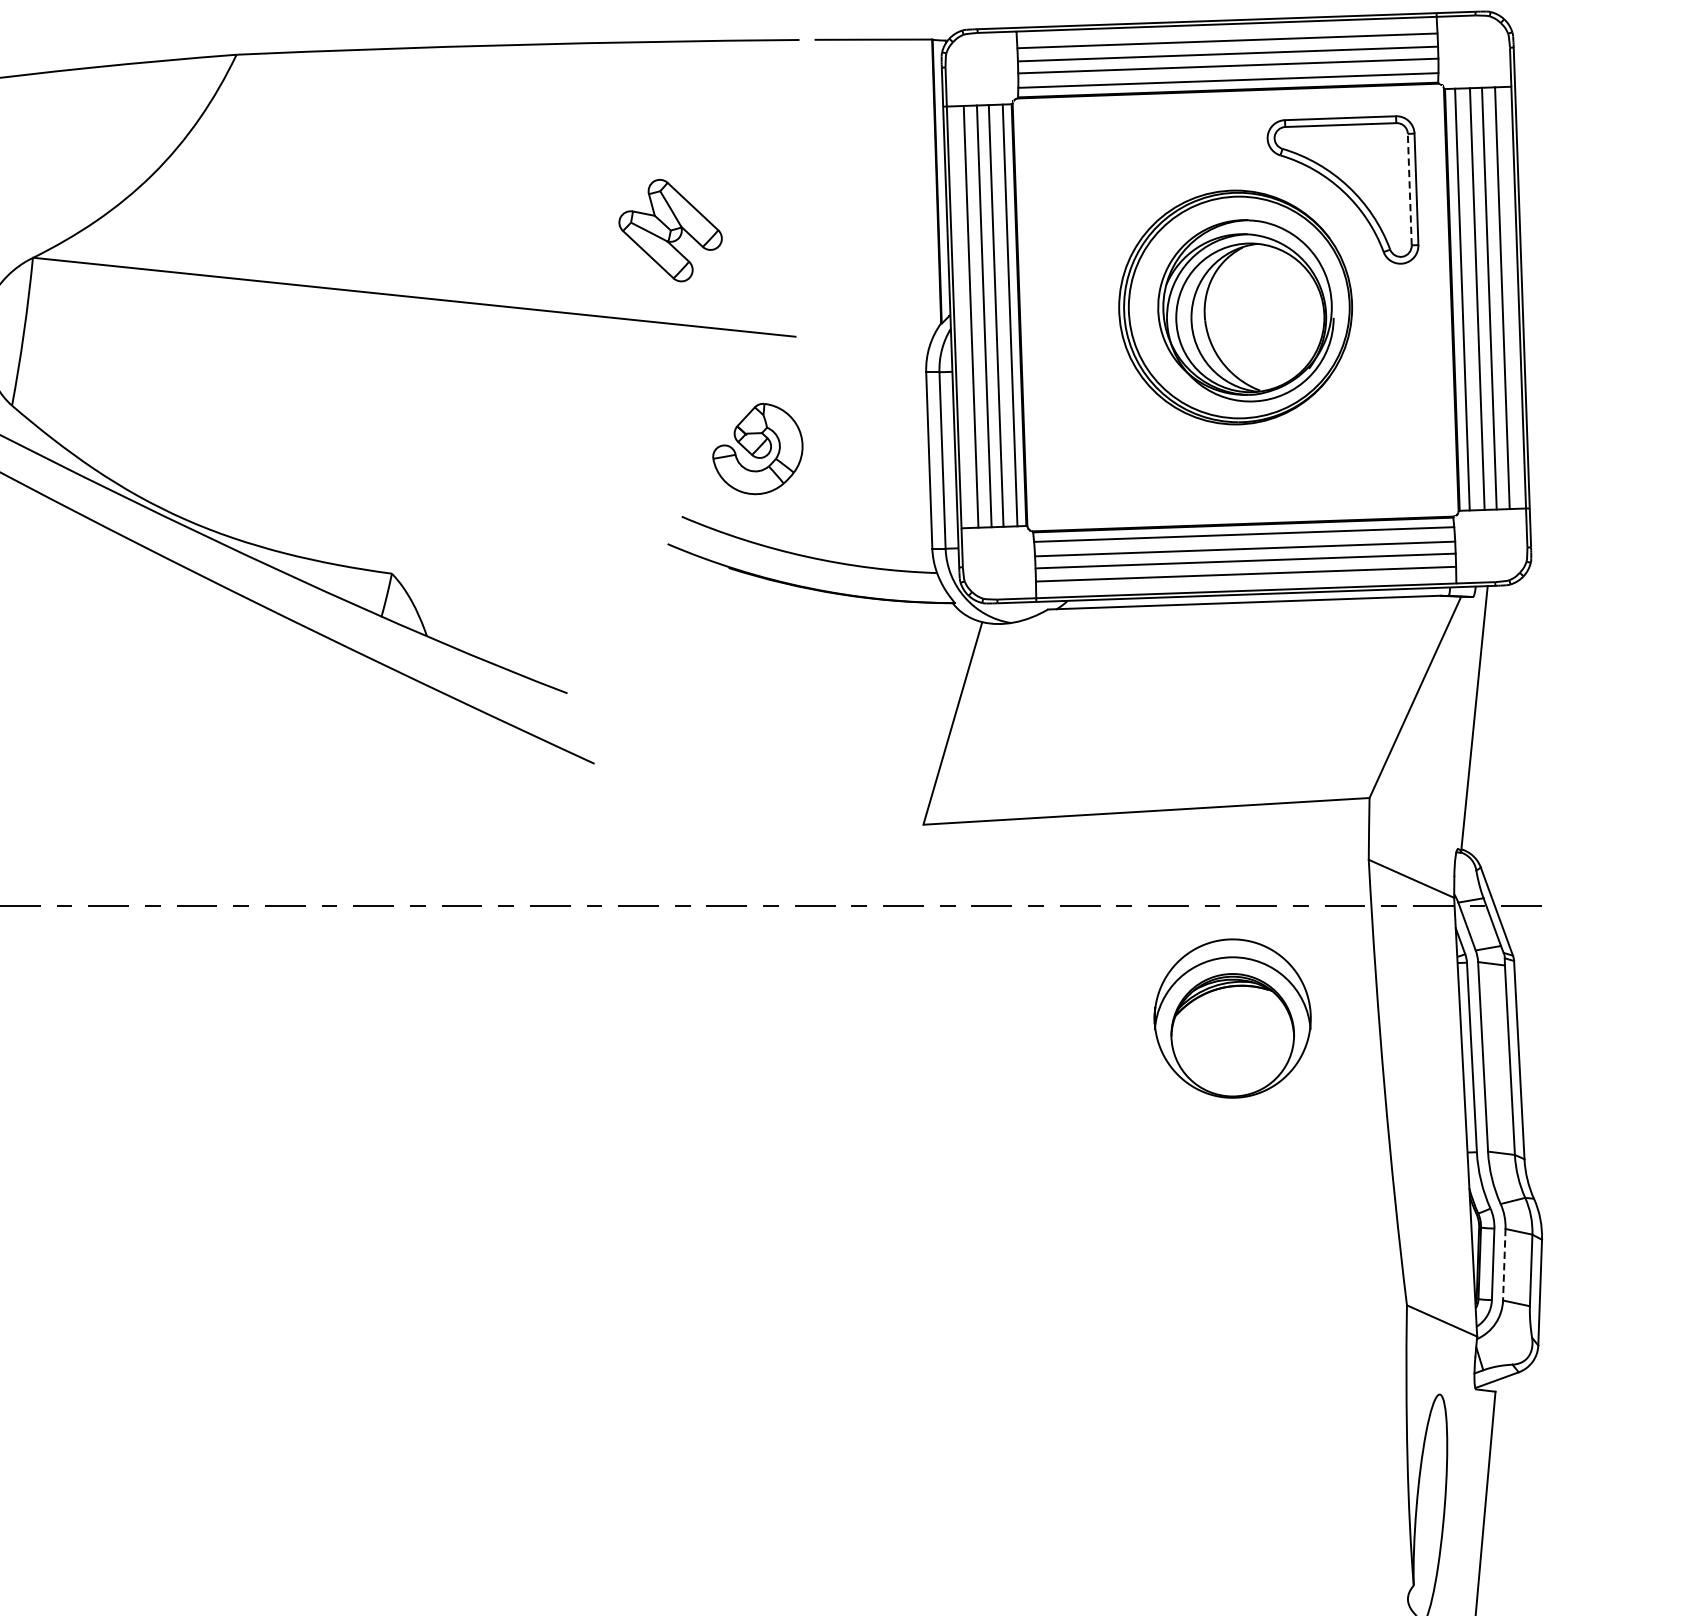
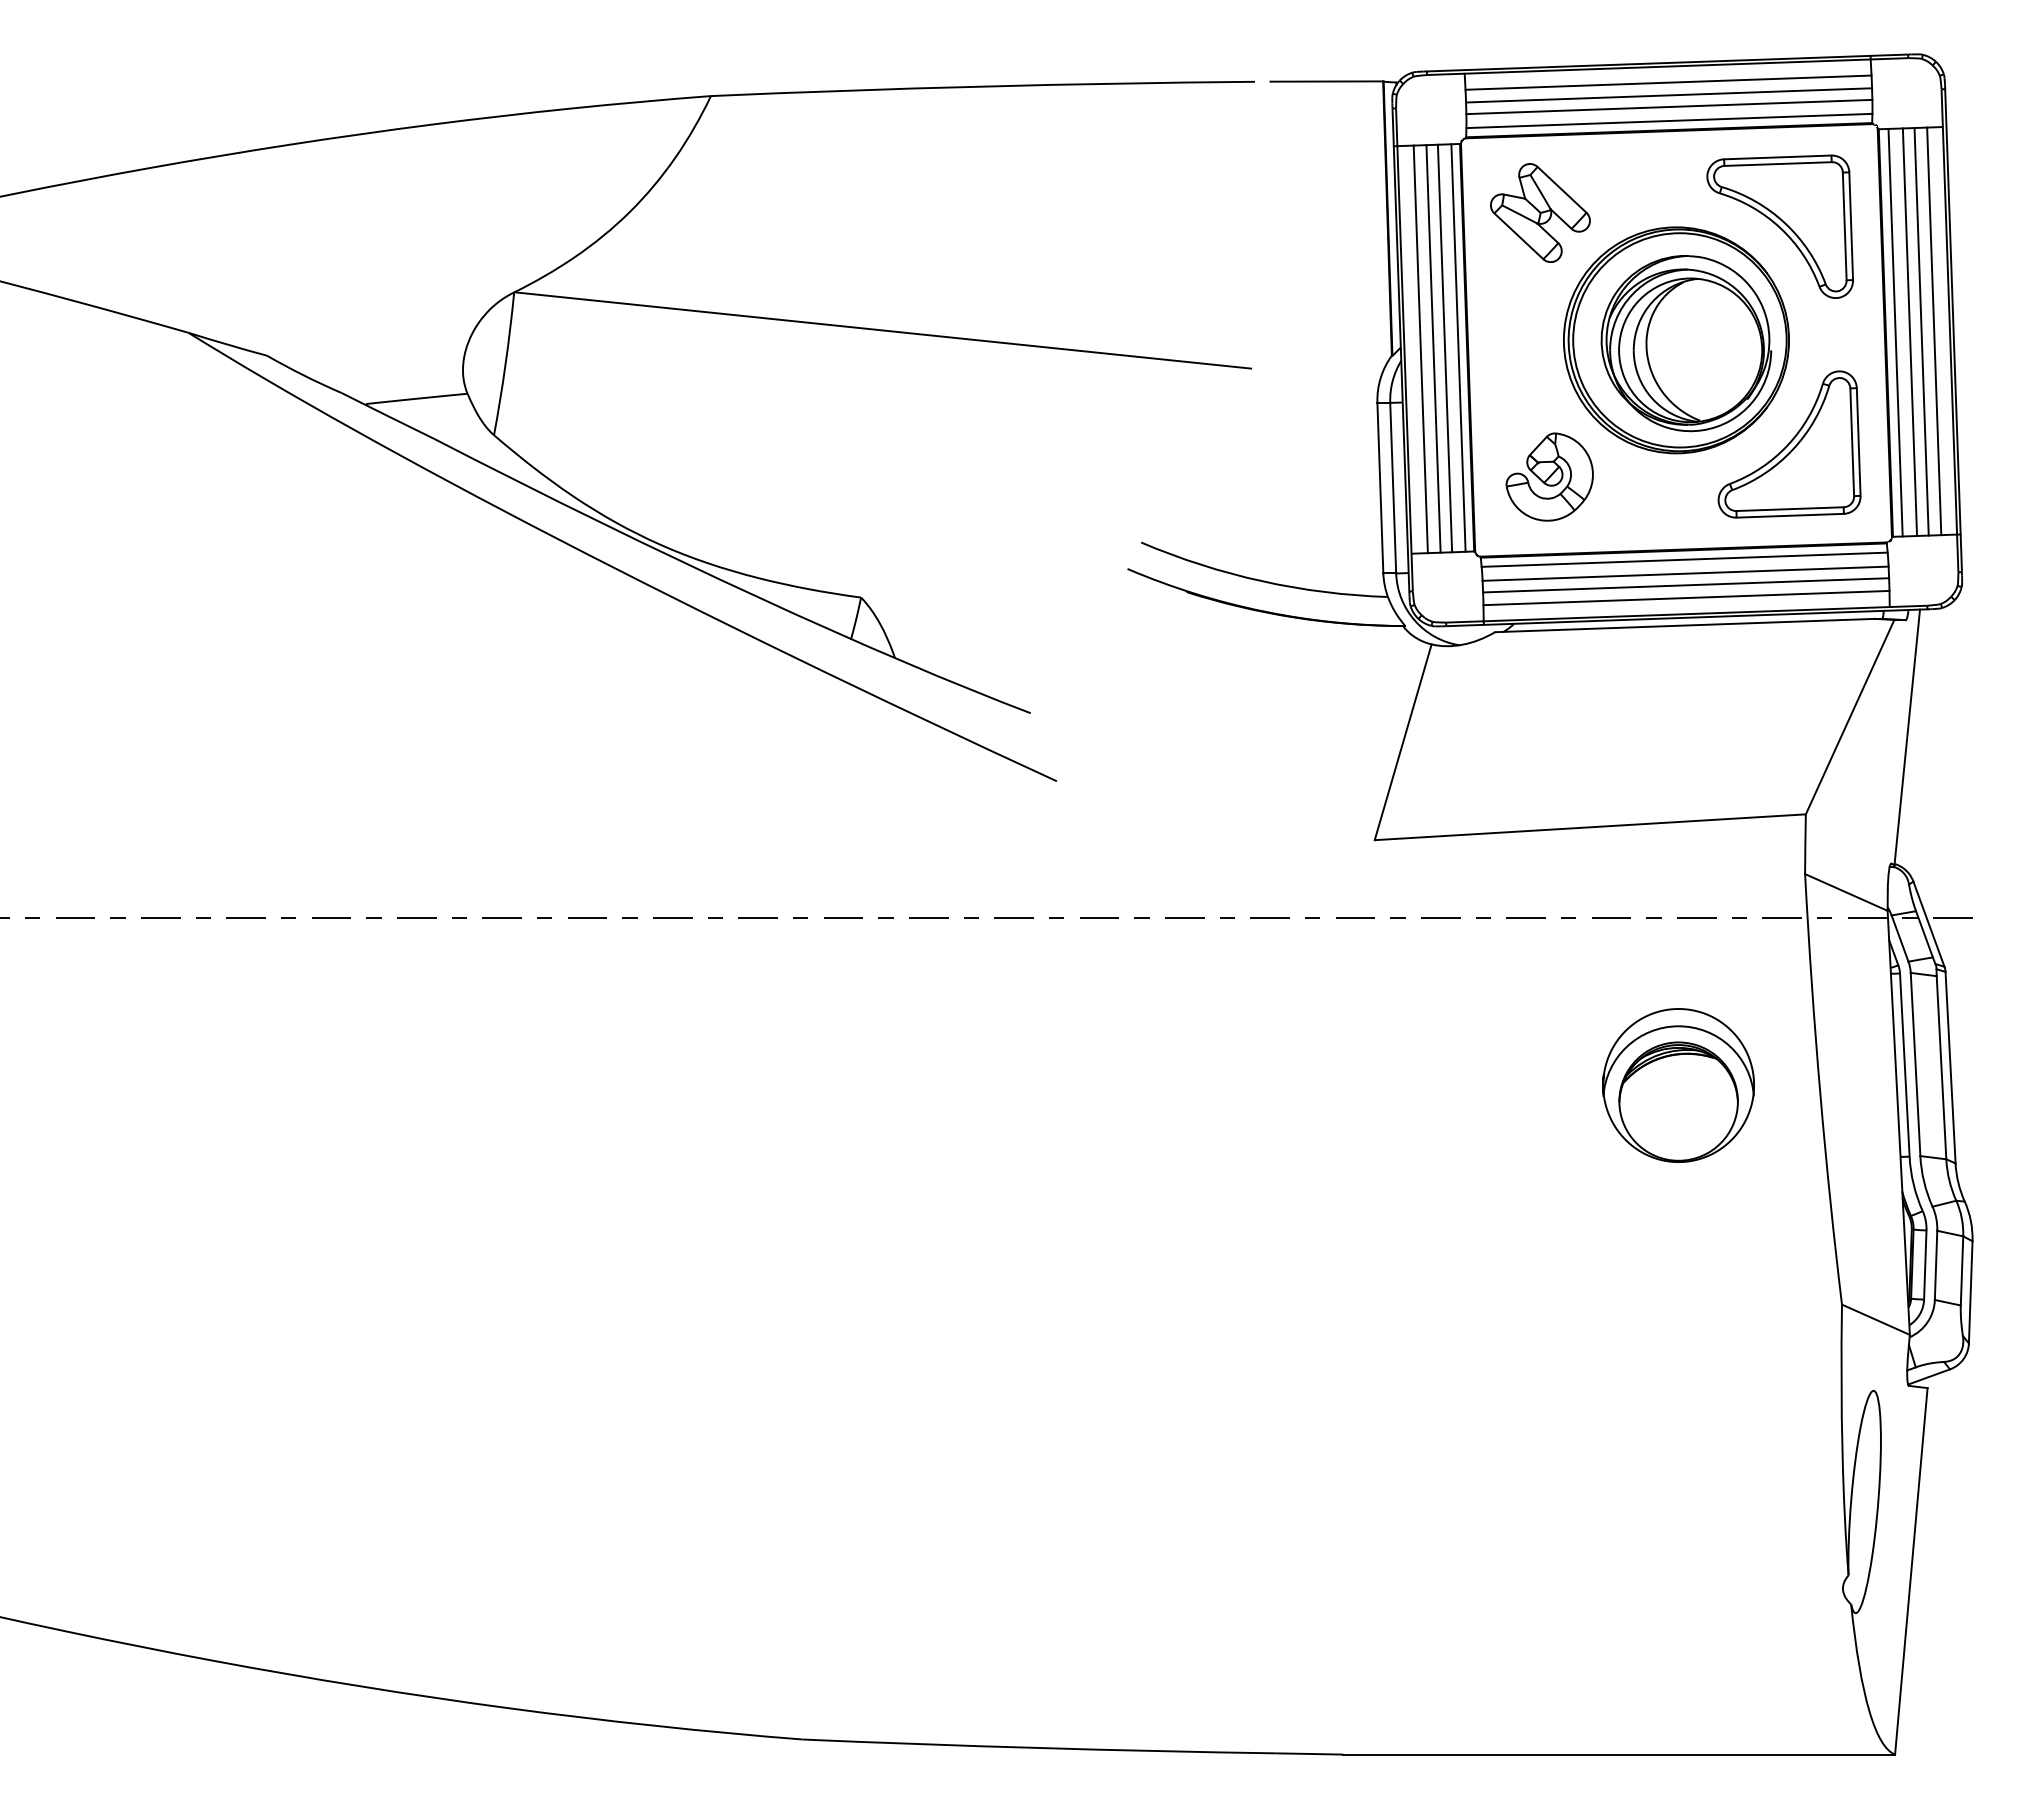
line: (1409, 189) -> (1844, 226), dashed -> solid
part: (670, 230) -> (1540, 212), moved
part: (1352, 415) -> (1789, 444), added
part: (757, 448) -> (1549, 476), moved
part: (1232, 1018) -> (1678, 1085), moved
line: (1504, 1264) -> (1936, 1265), dashed -> solid

